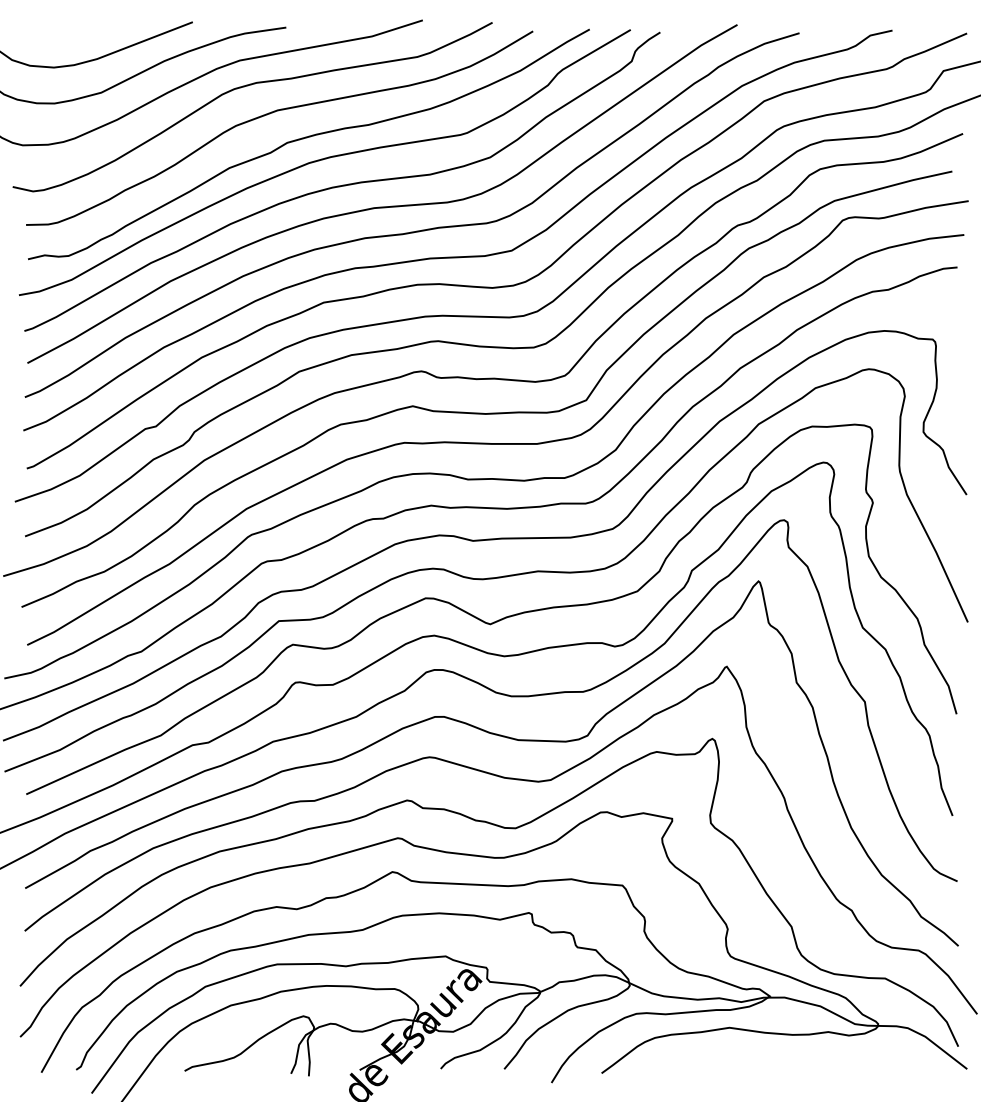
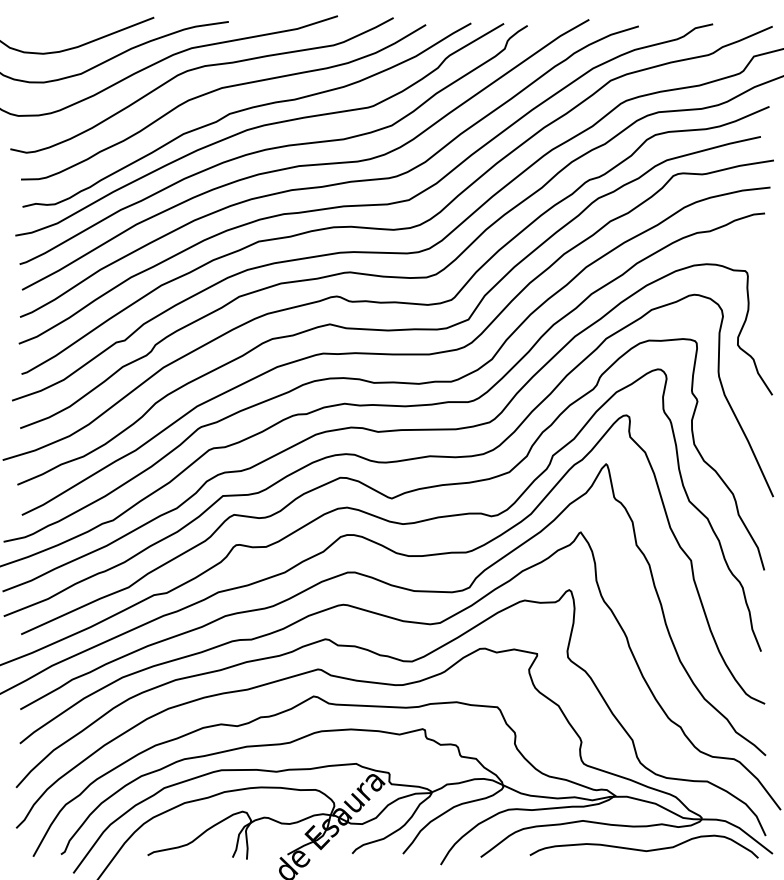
curve: (805, 1063) -> (643, 849), added

